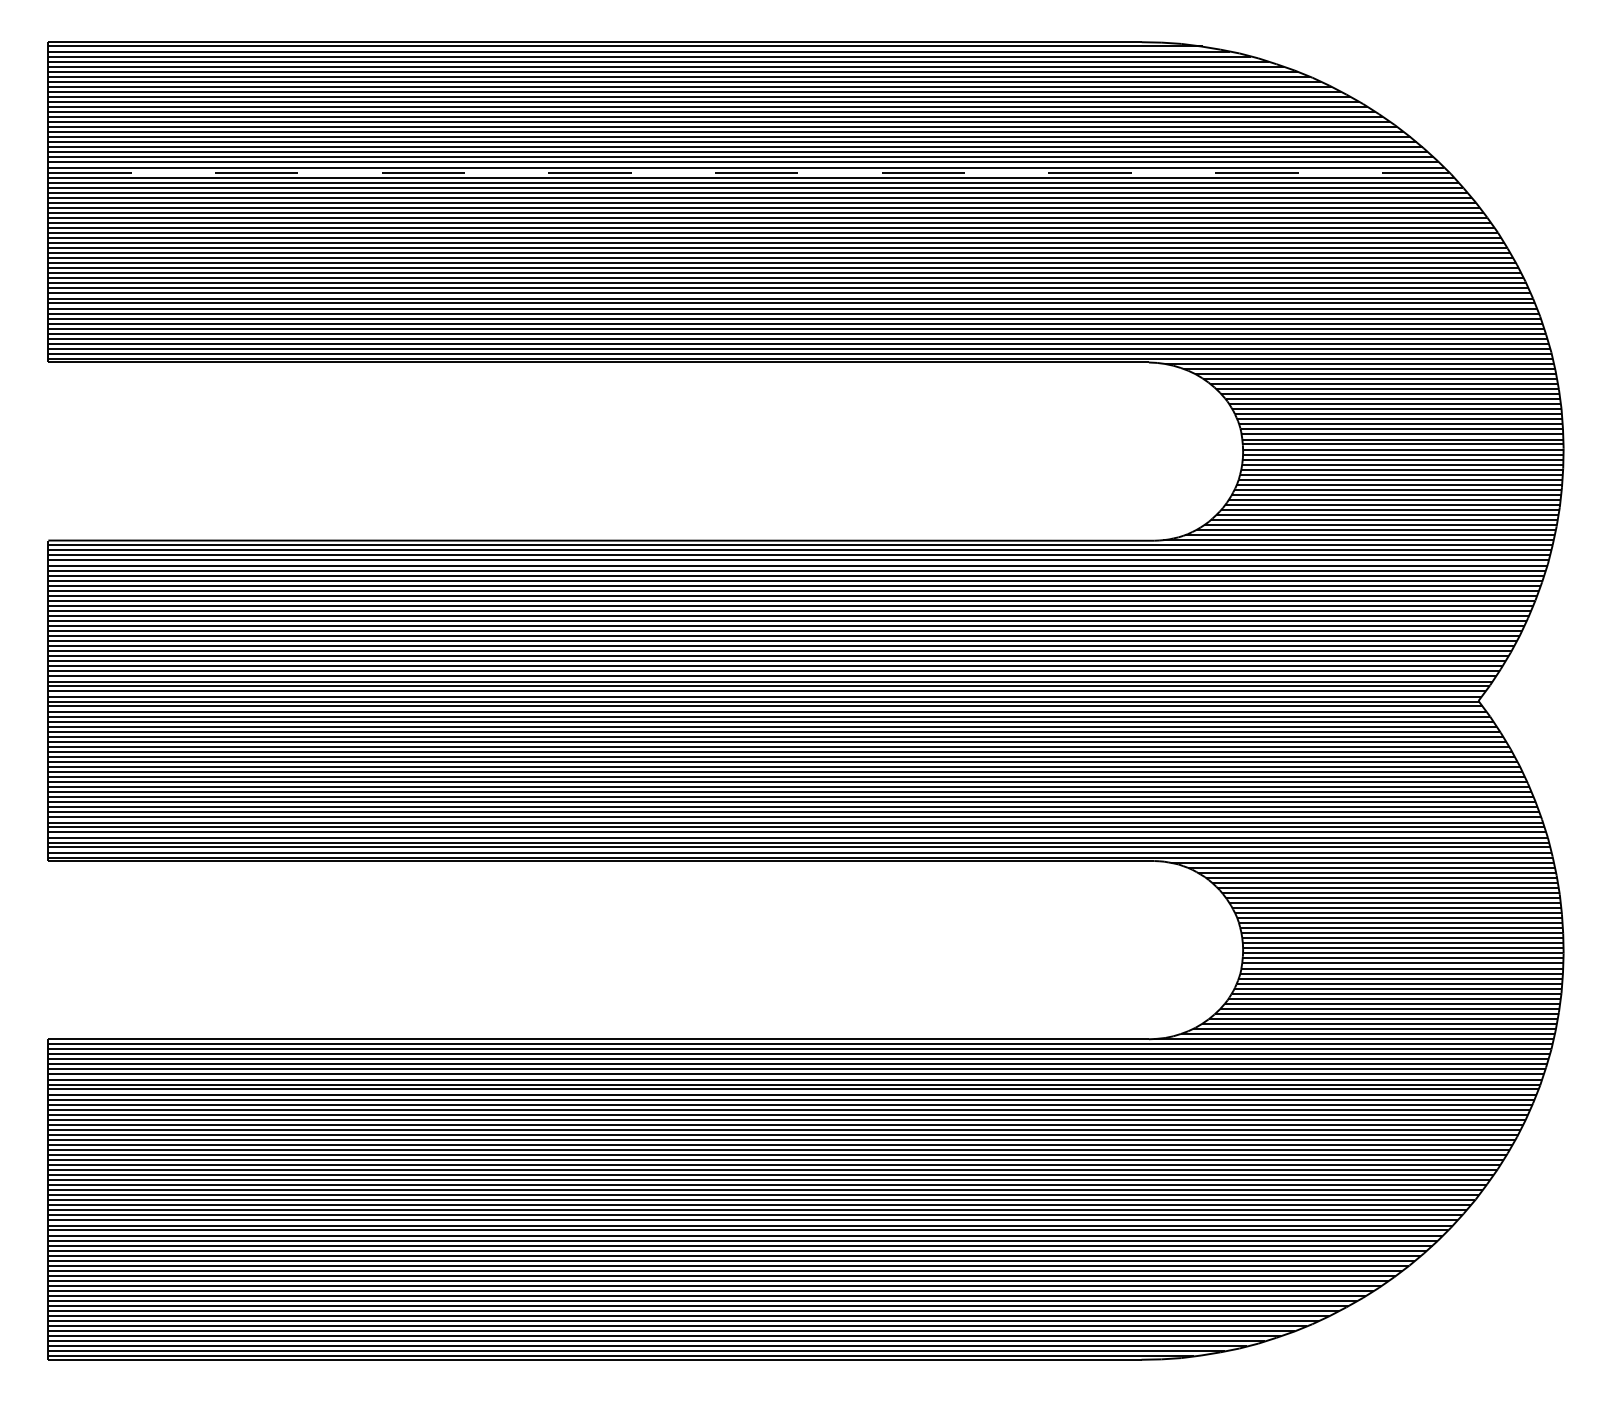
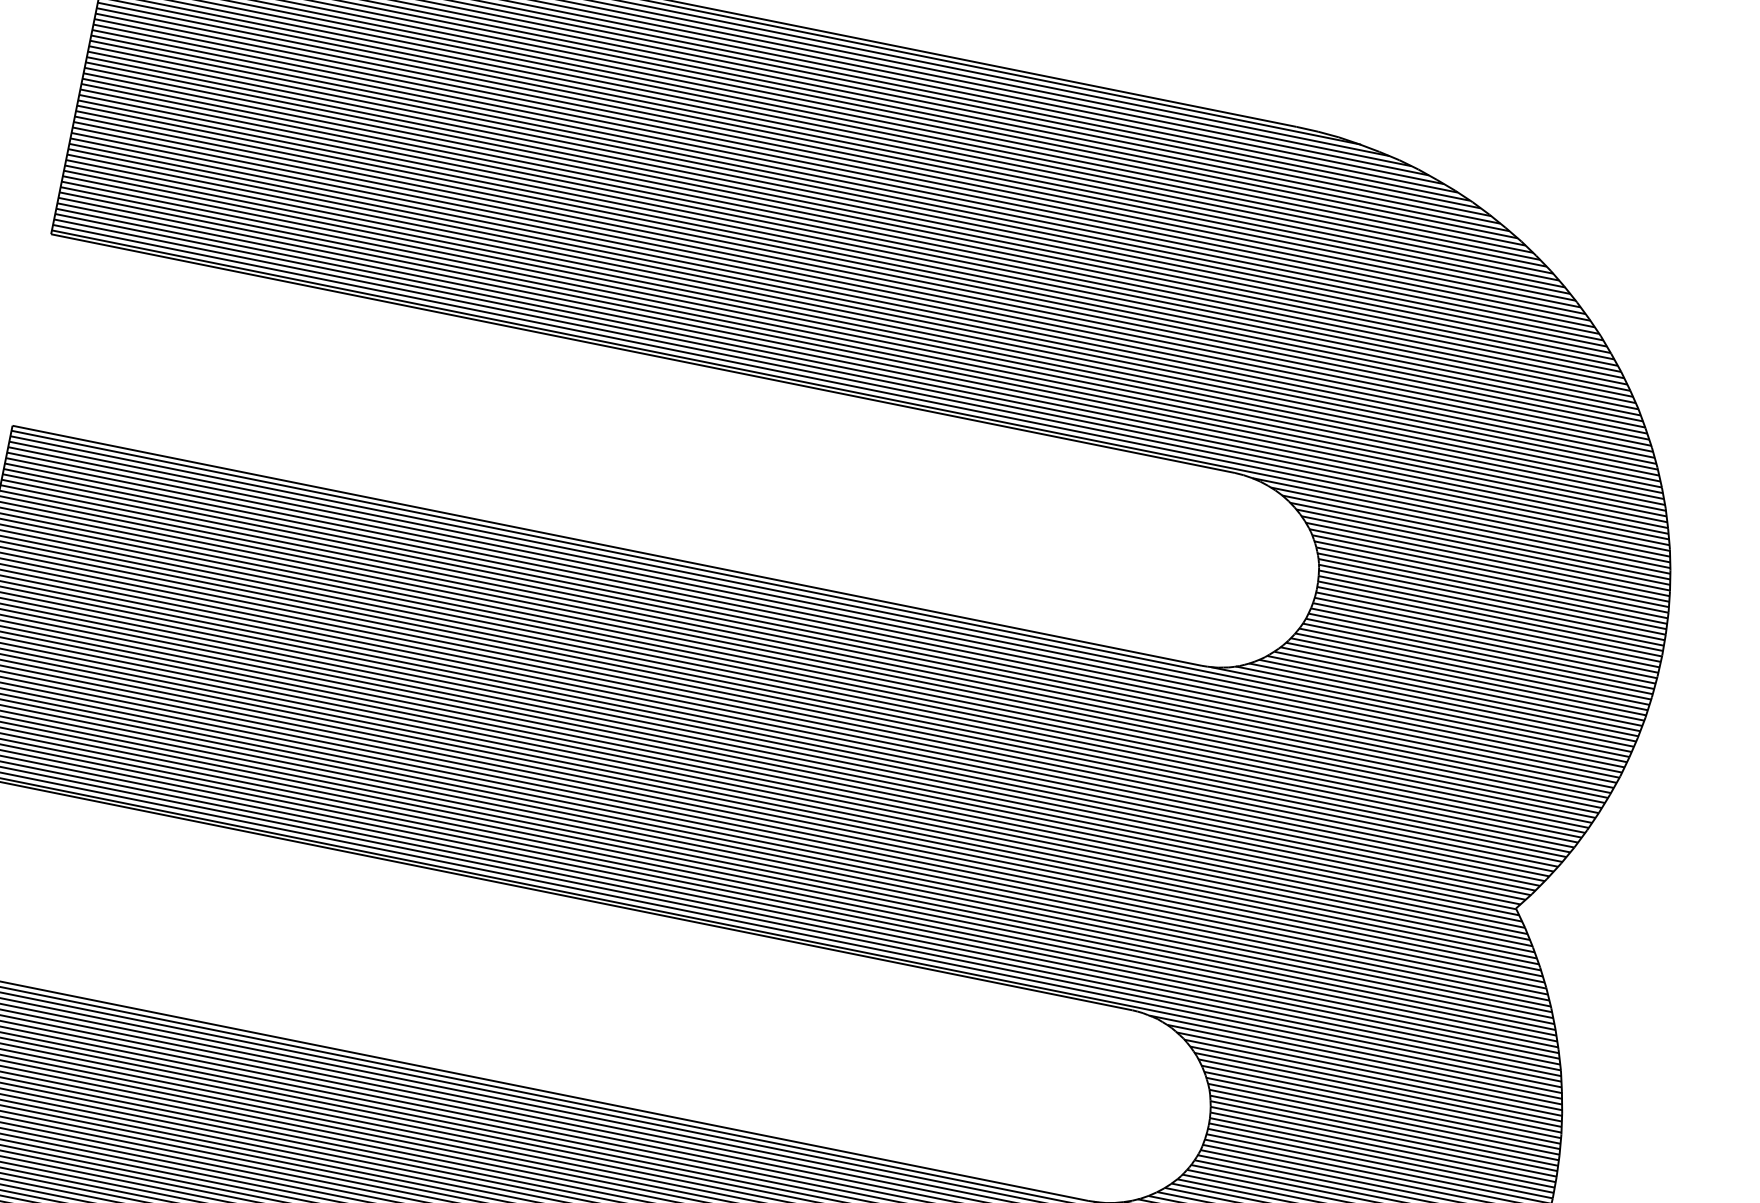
line: (749, 172) -> (846, 181), dashed -> solid

